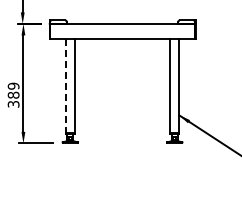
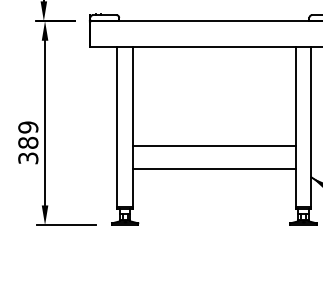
line: (65, 85) -> (116, 126), dashed -> solid
line: (122, 97) -> (214, 146), added
line: (122, 110) -> (214, 168), added

